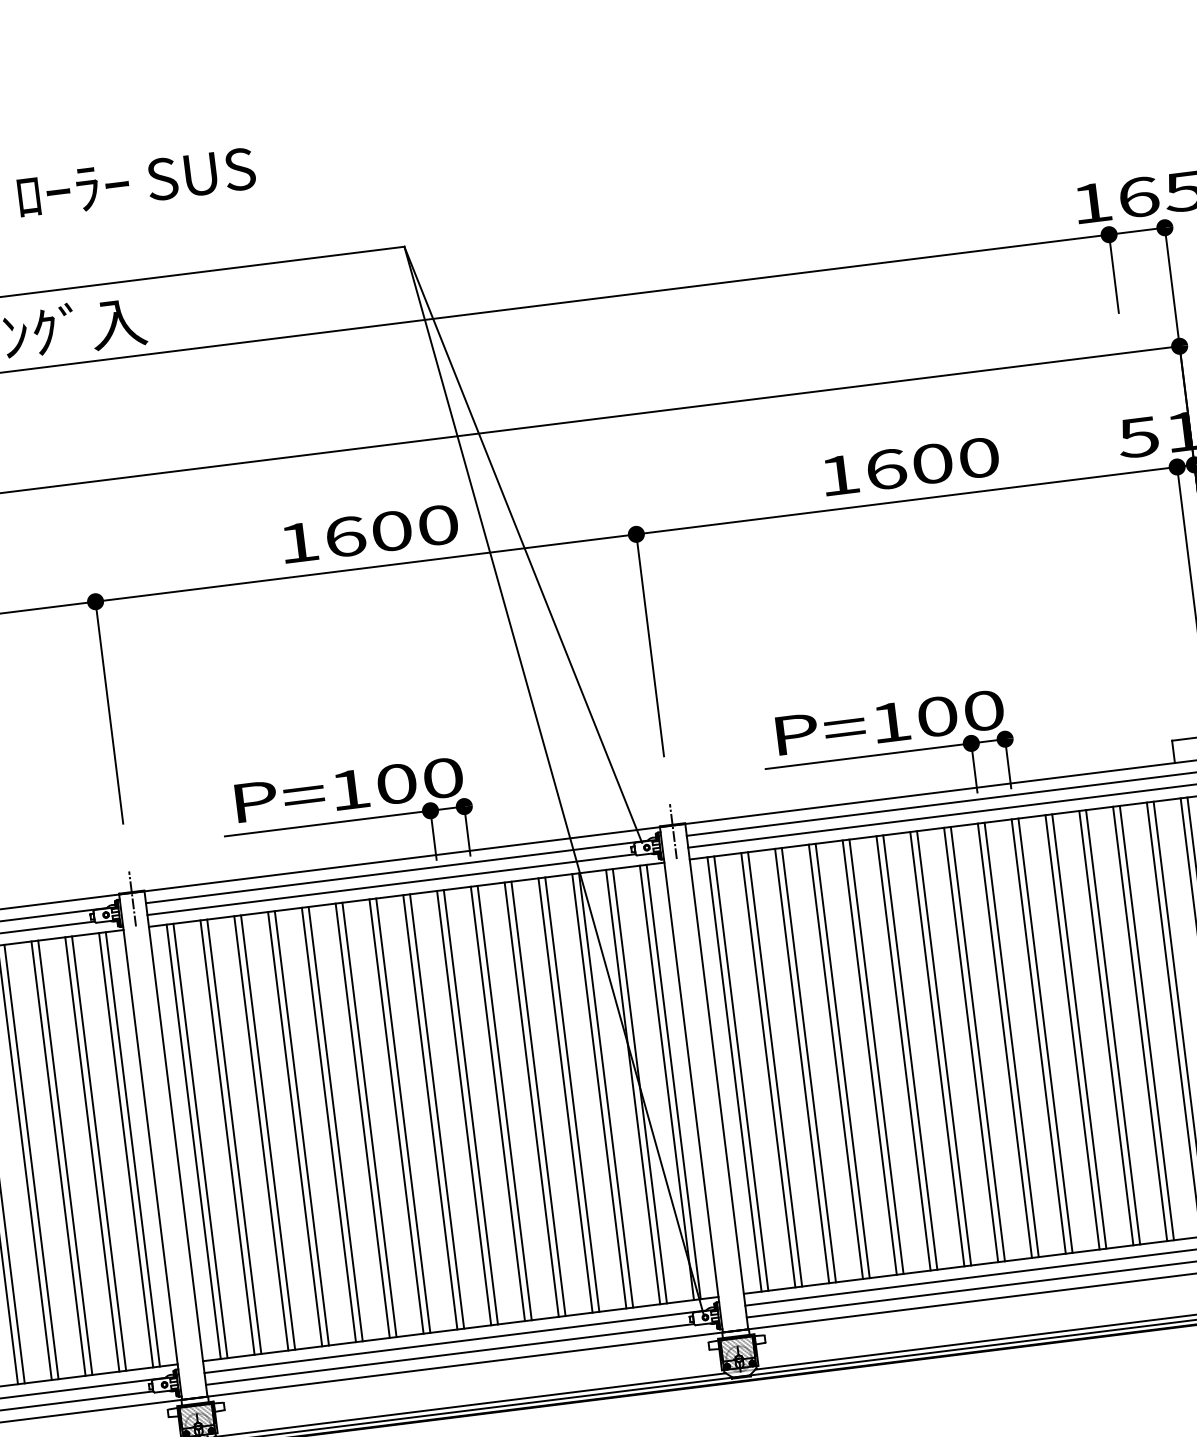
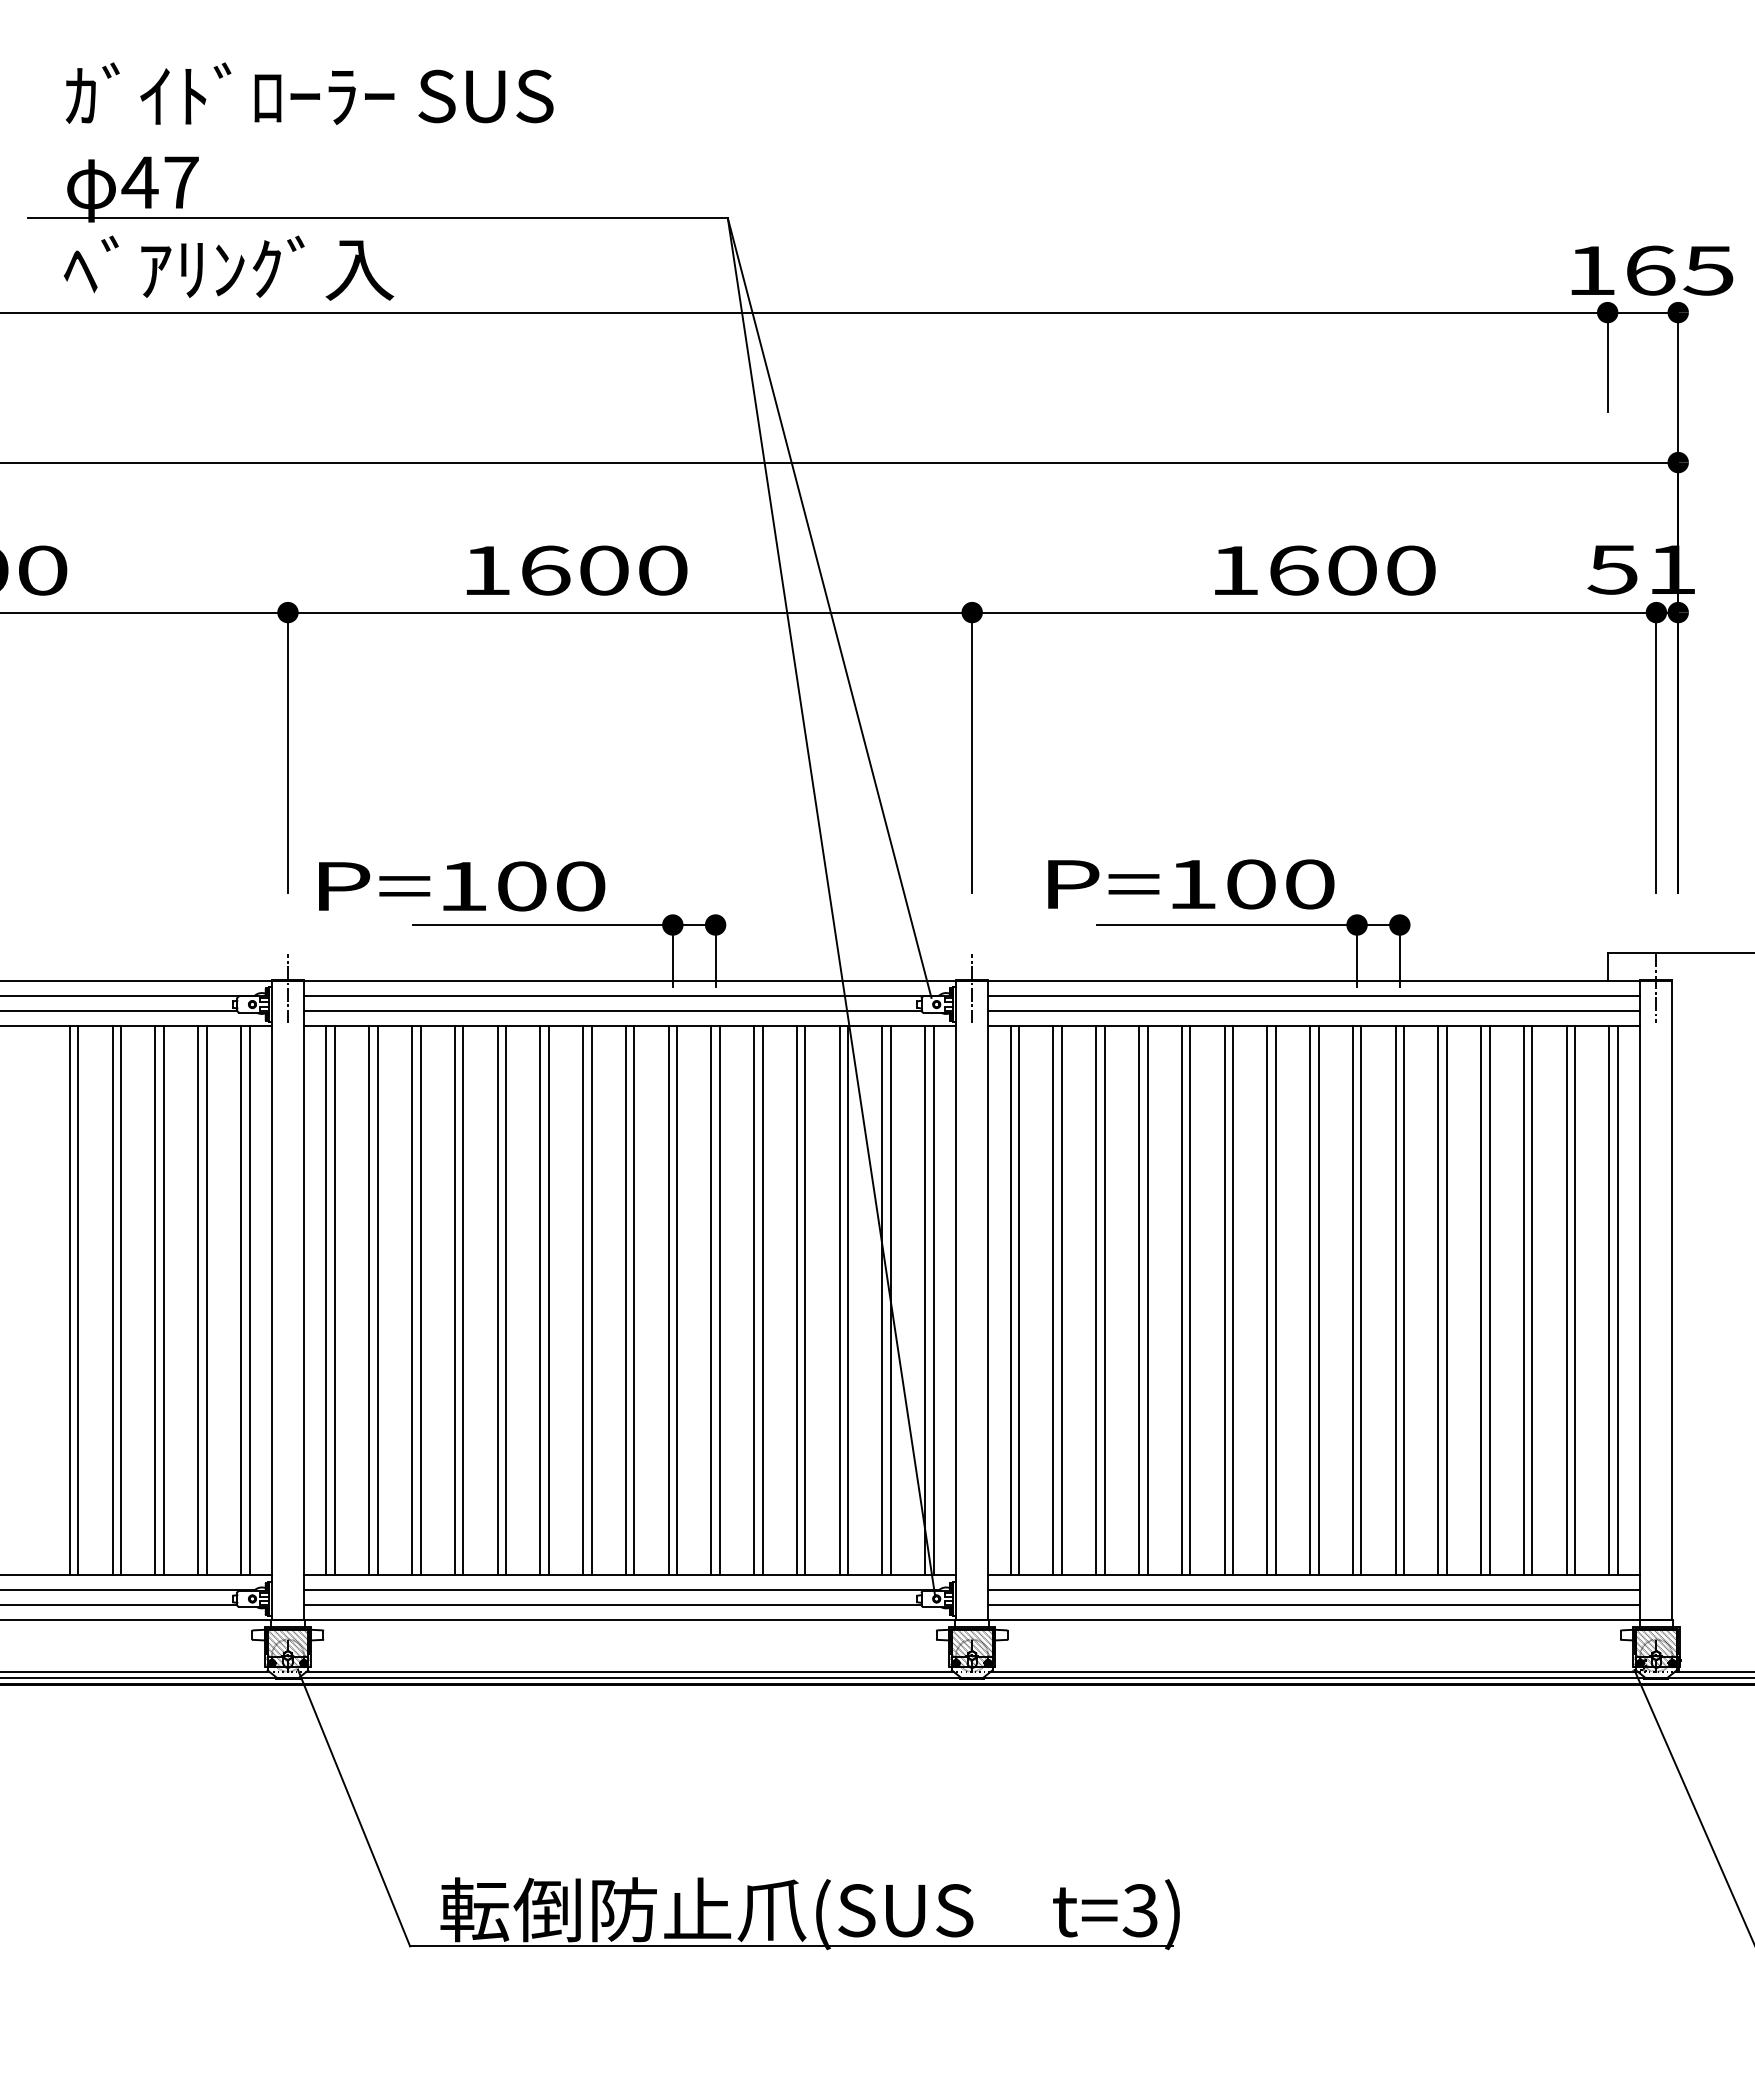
text: (370, 533) -> (576, 570), moved
text: (890, 722) -> (1191, 884), moved
text: (349, 789) -> (462, 886), moved

